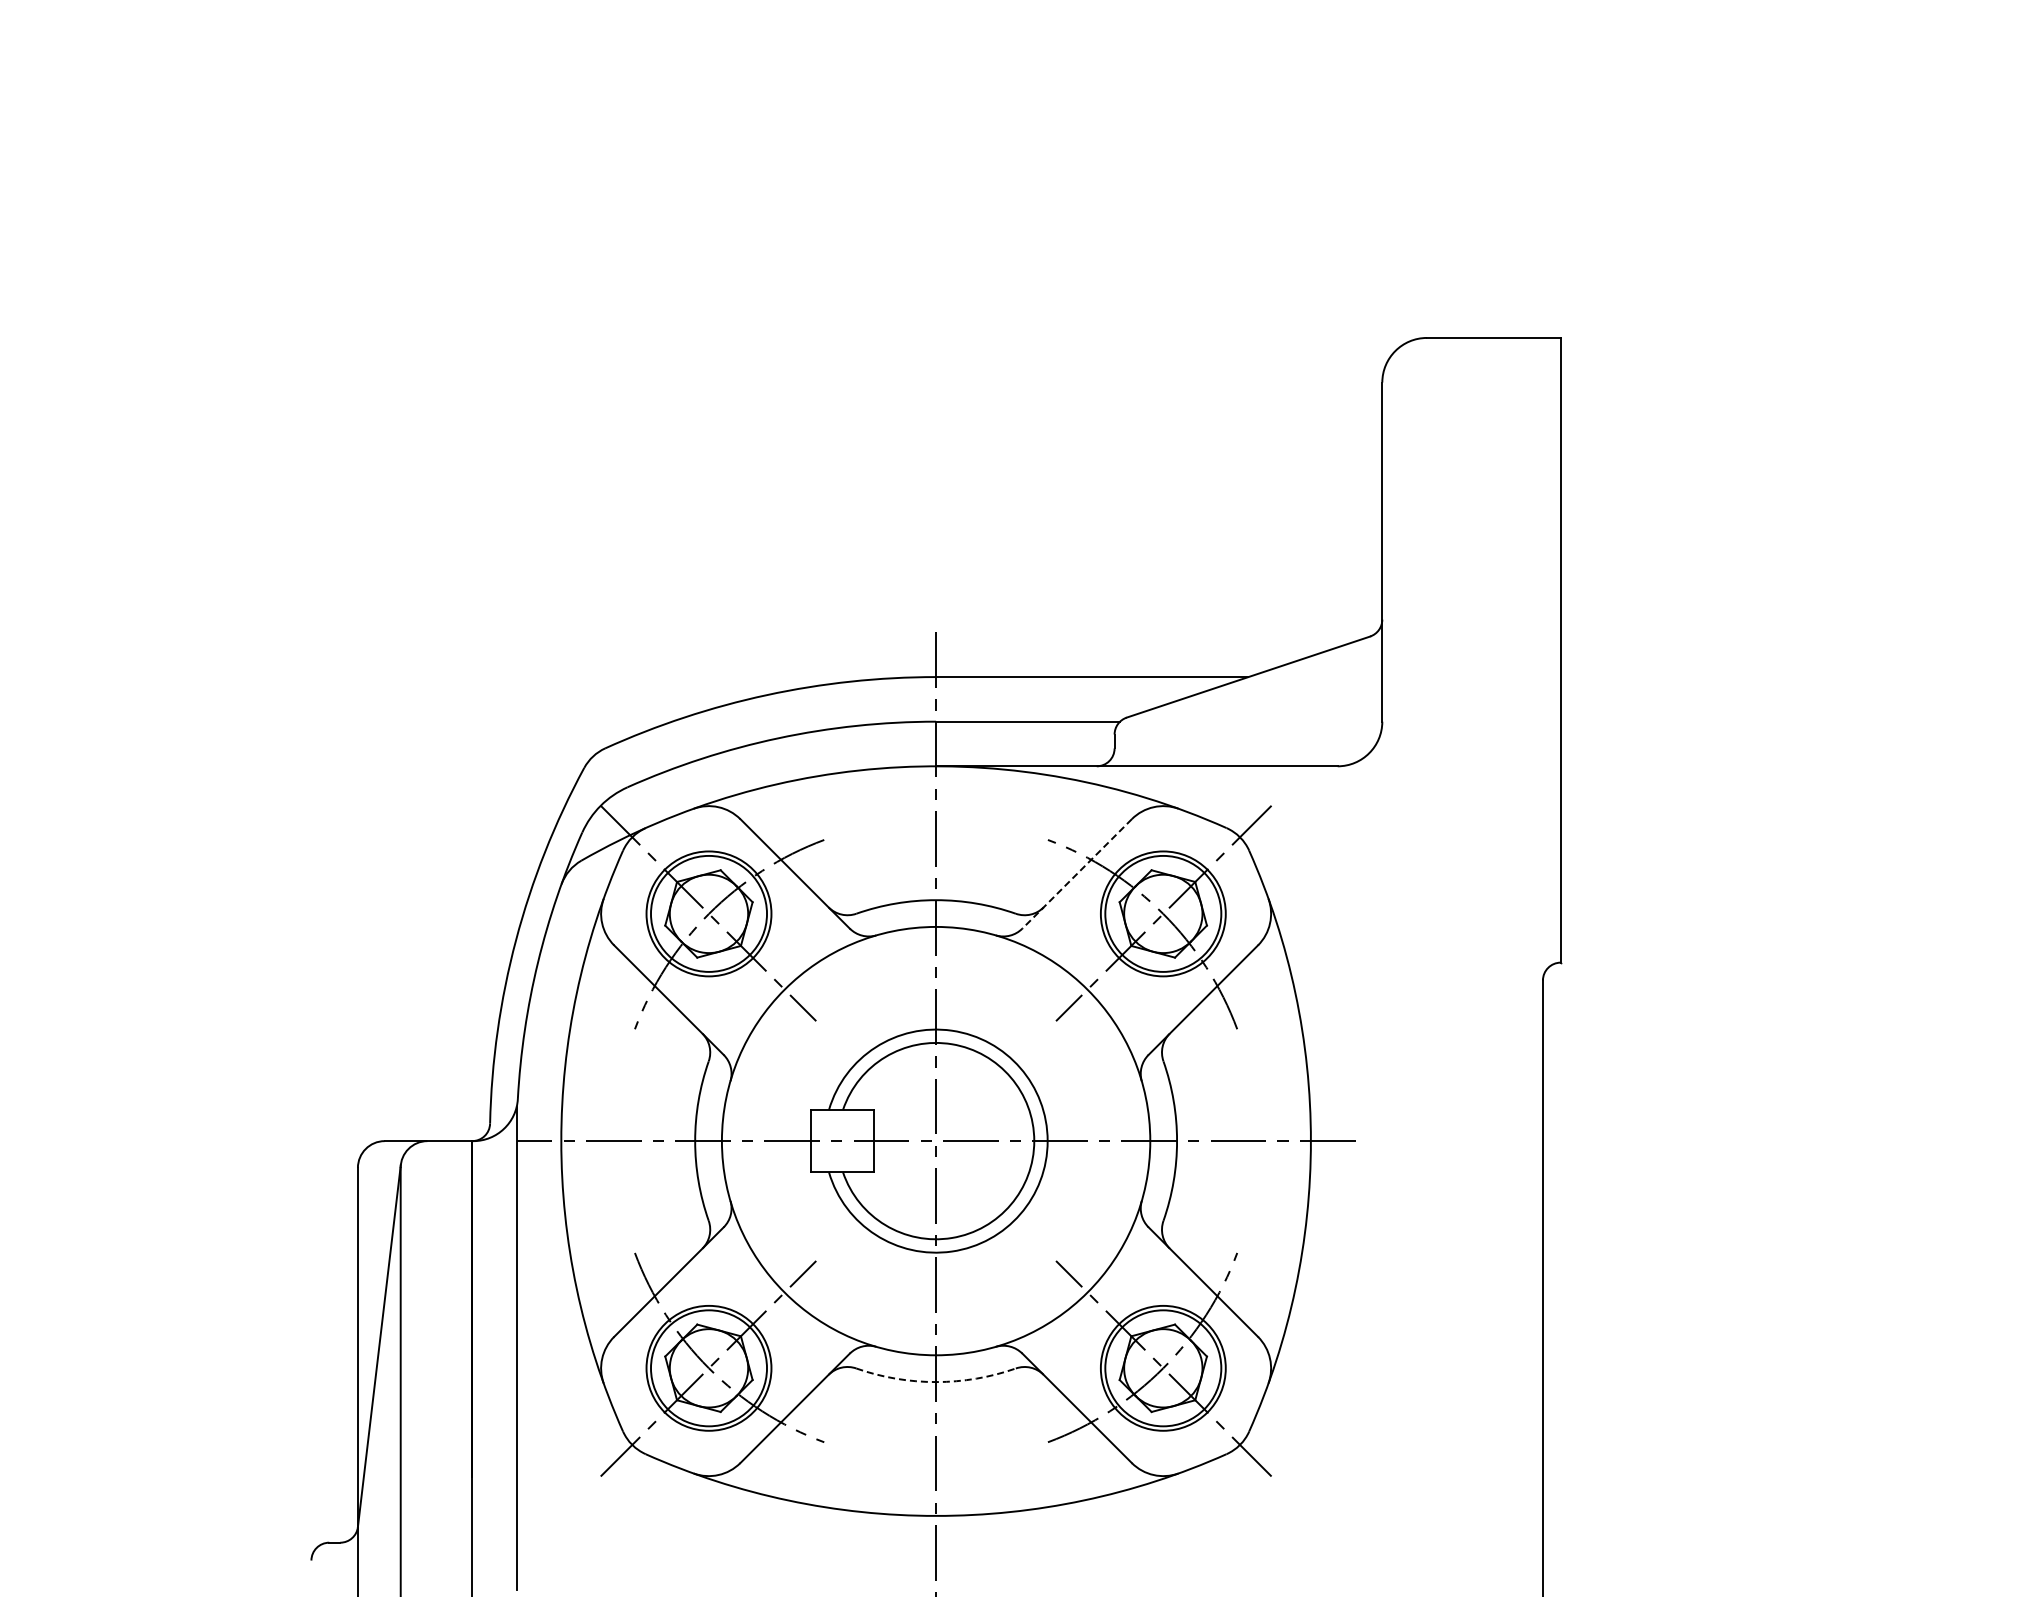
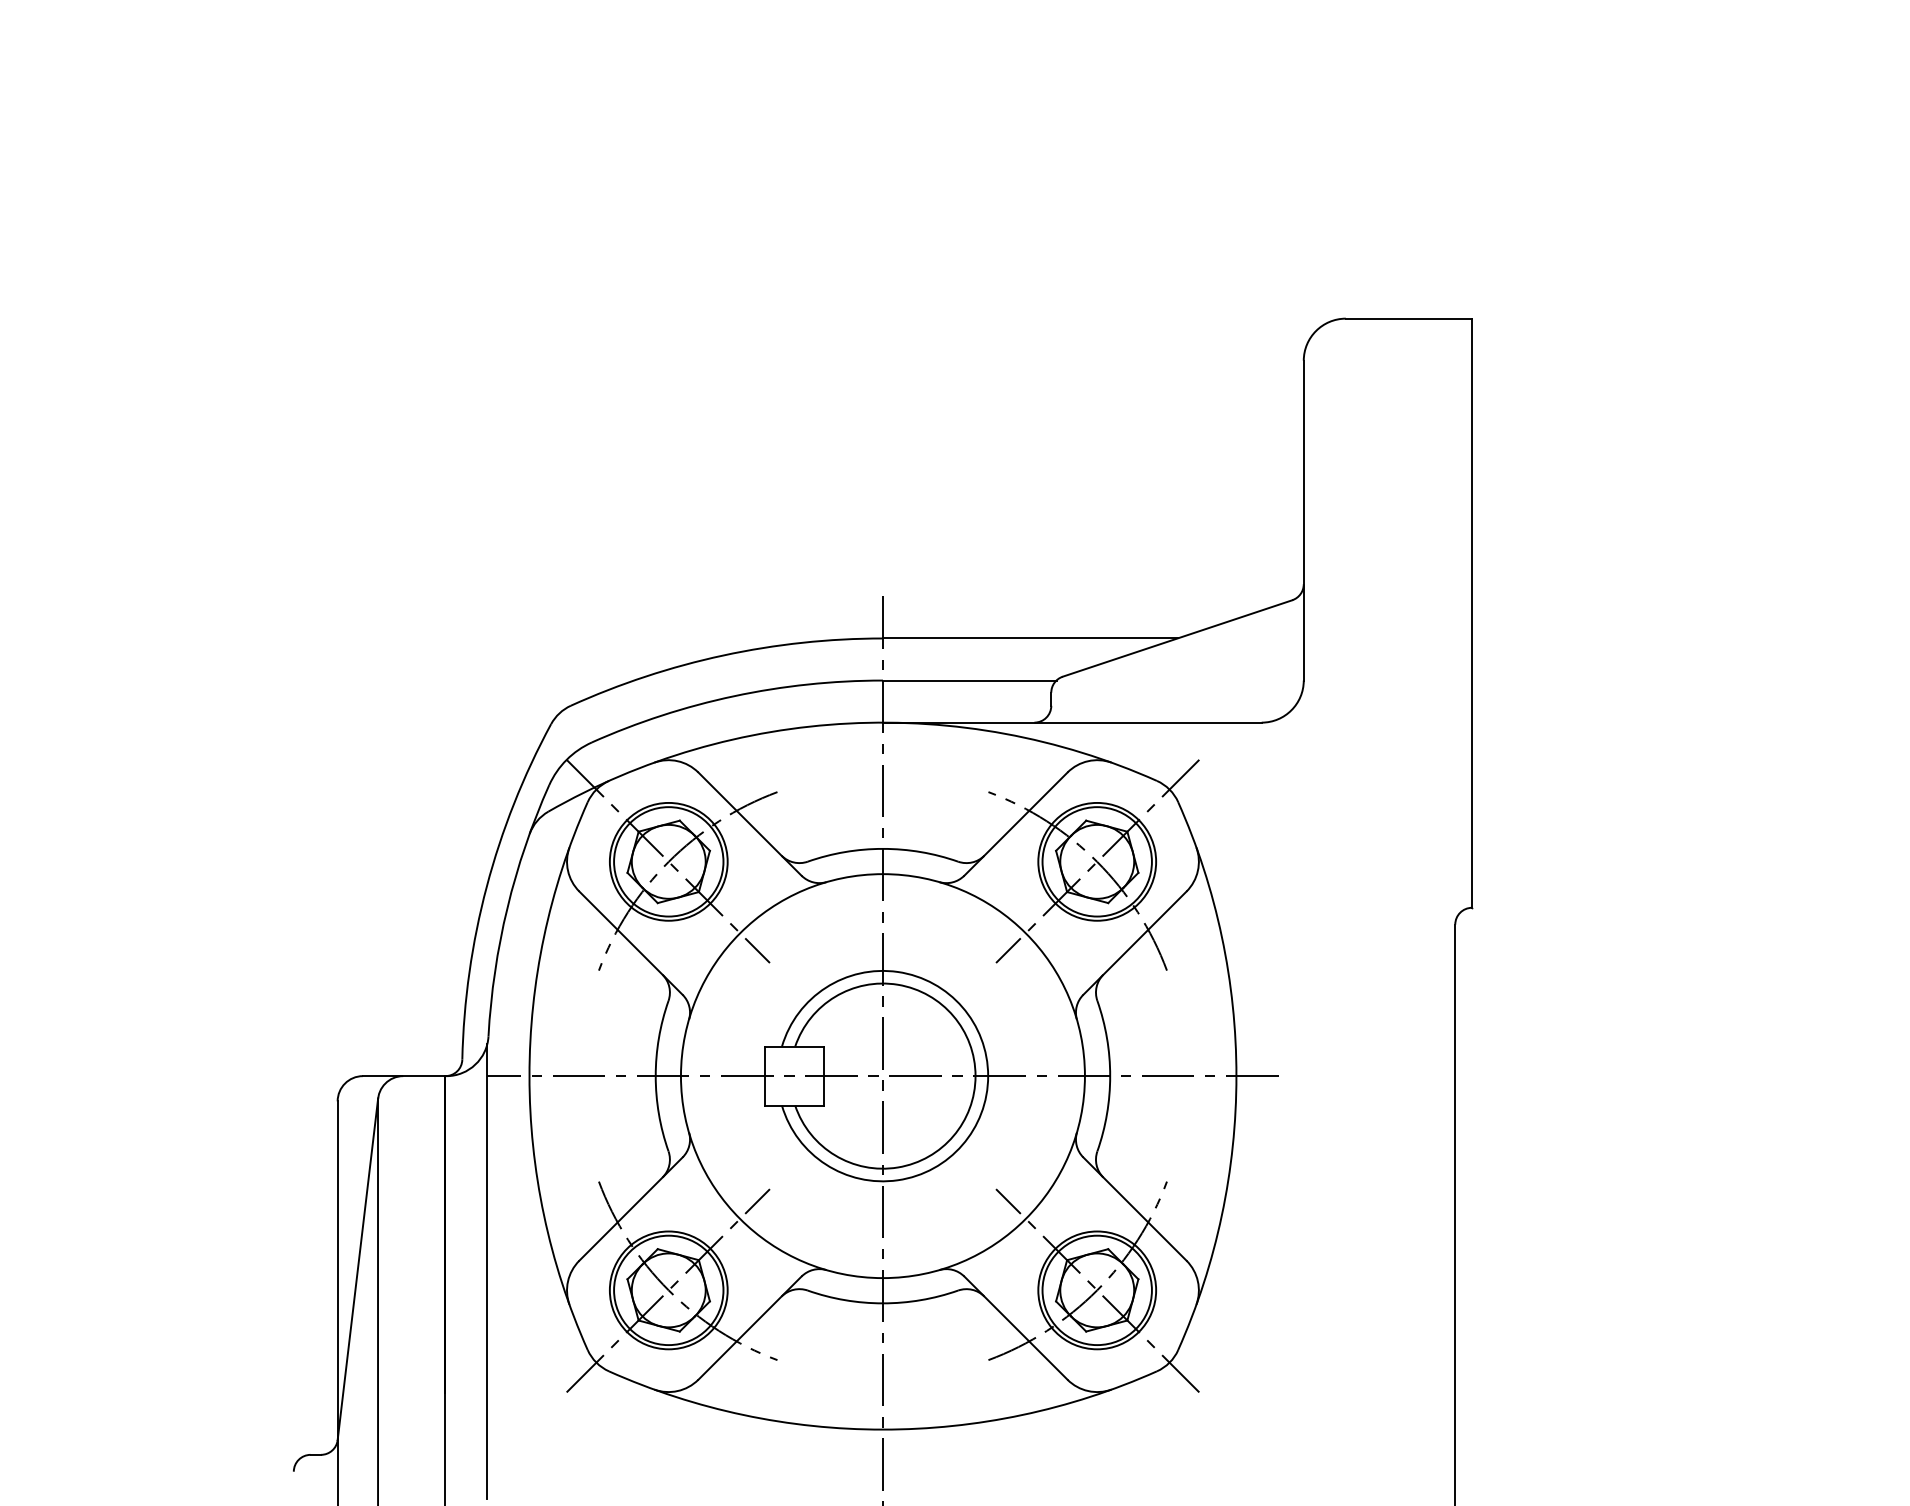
line: (1076, 874) -> (1015, 824), dashed -> solid
arc: (936, 1382) -> (883, 1303), dashed -> solid

